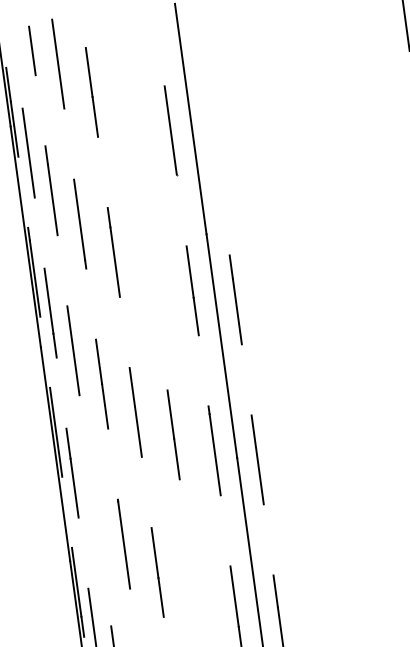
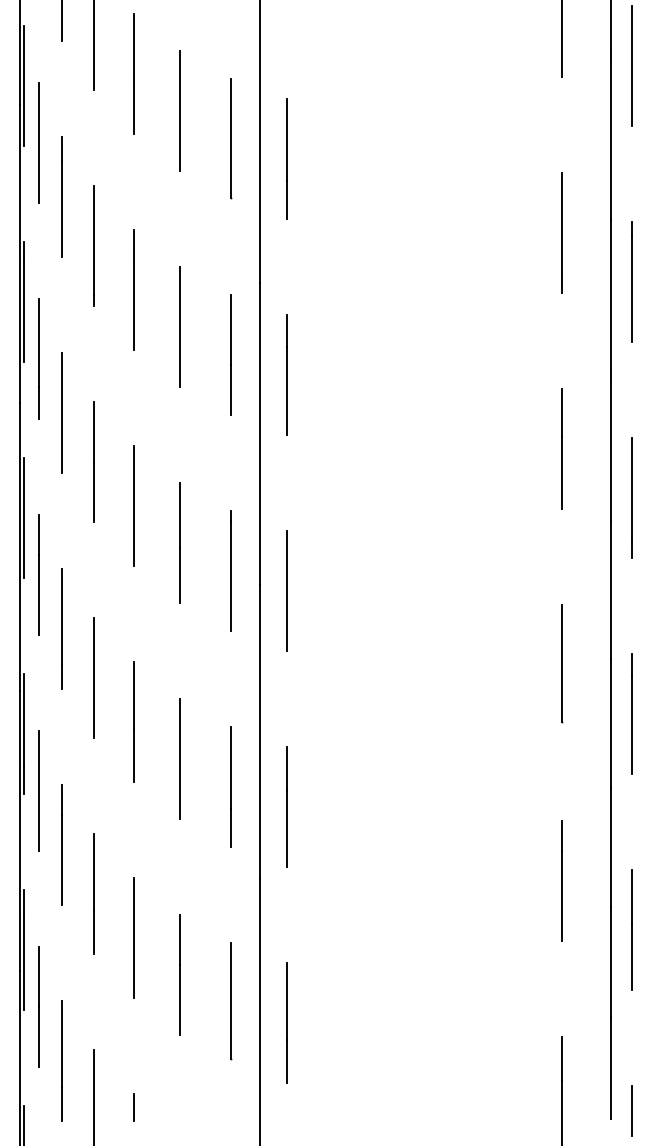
line: (129, 114) -> (179, 110), added
line: (213, 139) -> (286, 158), added
line: (151, 274) -> (179, 326), added
line: (94, 510) -> (61, 628), added
line: (195, 594) -> (179, 758), added

